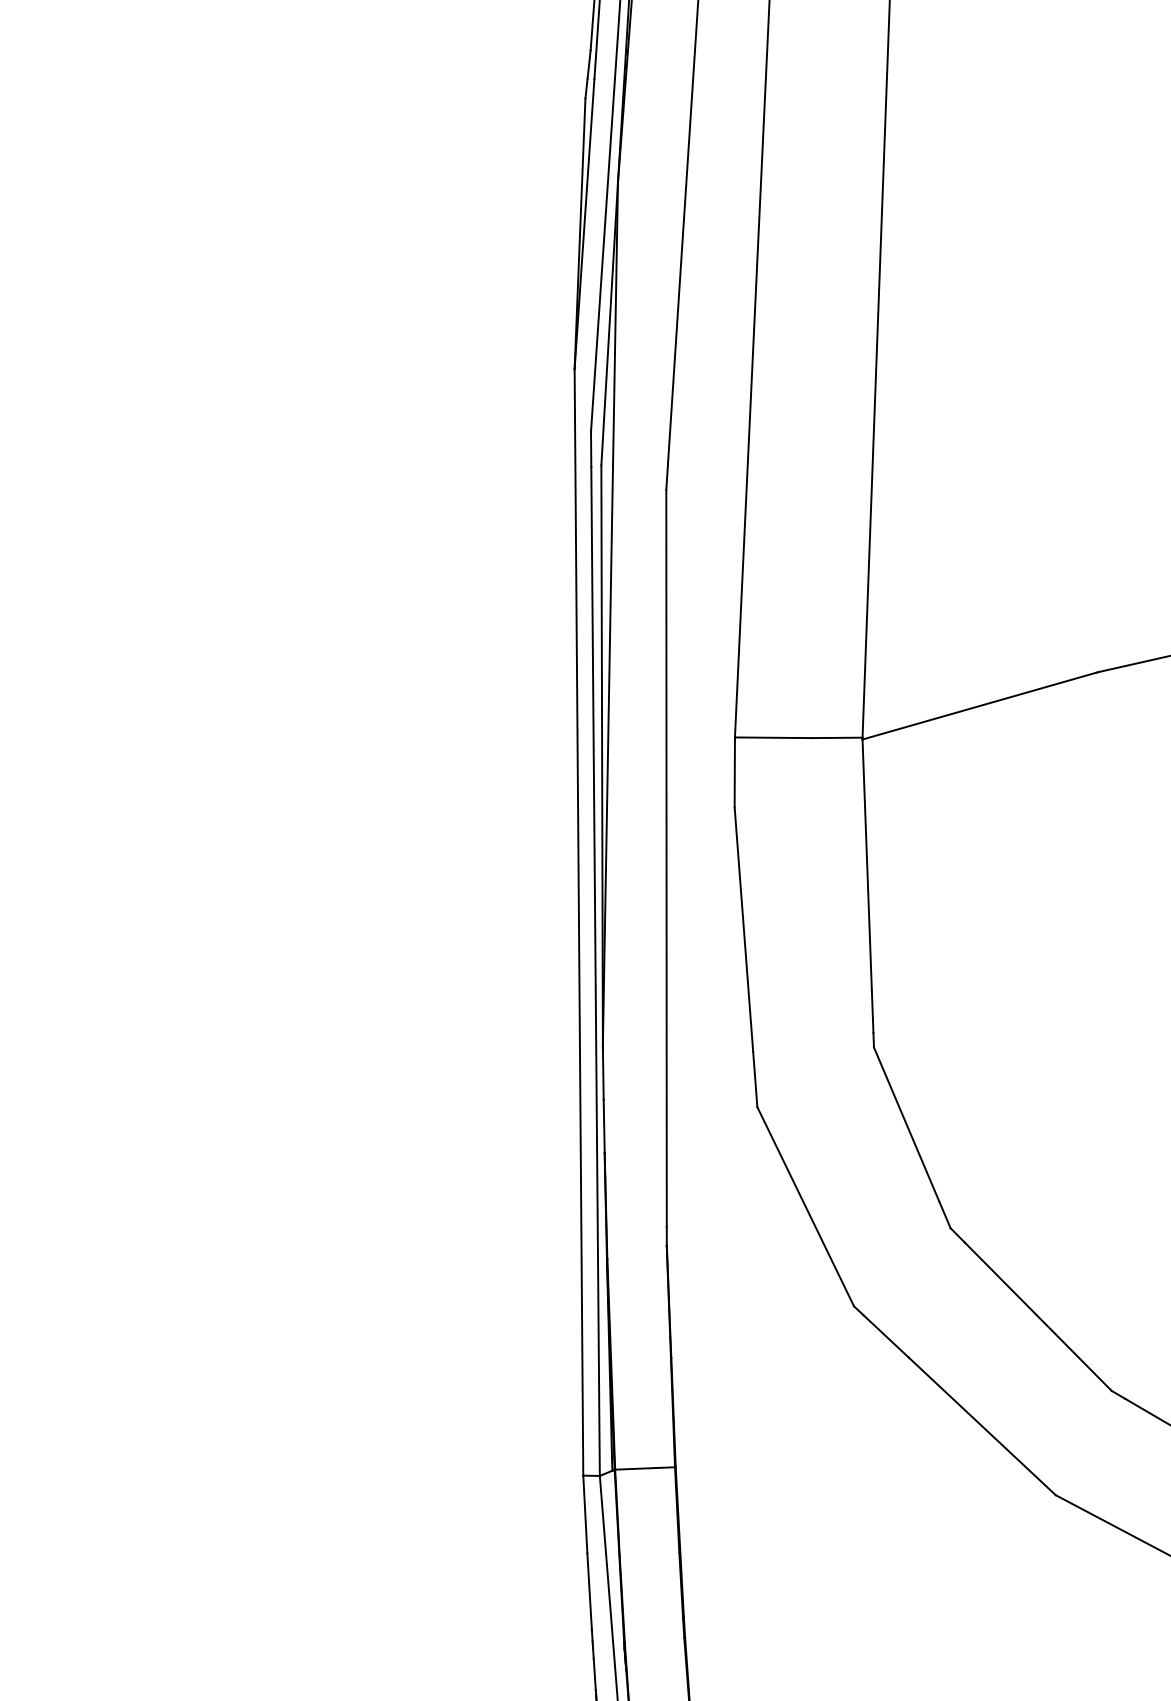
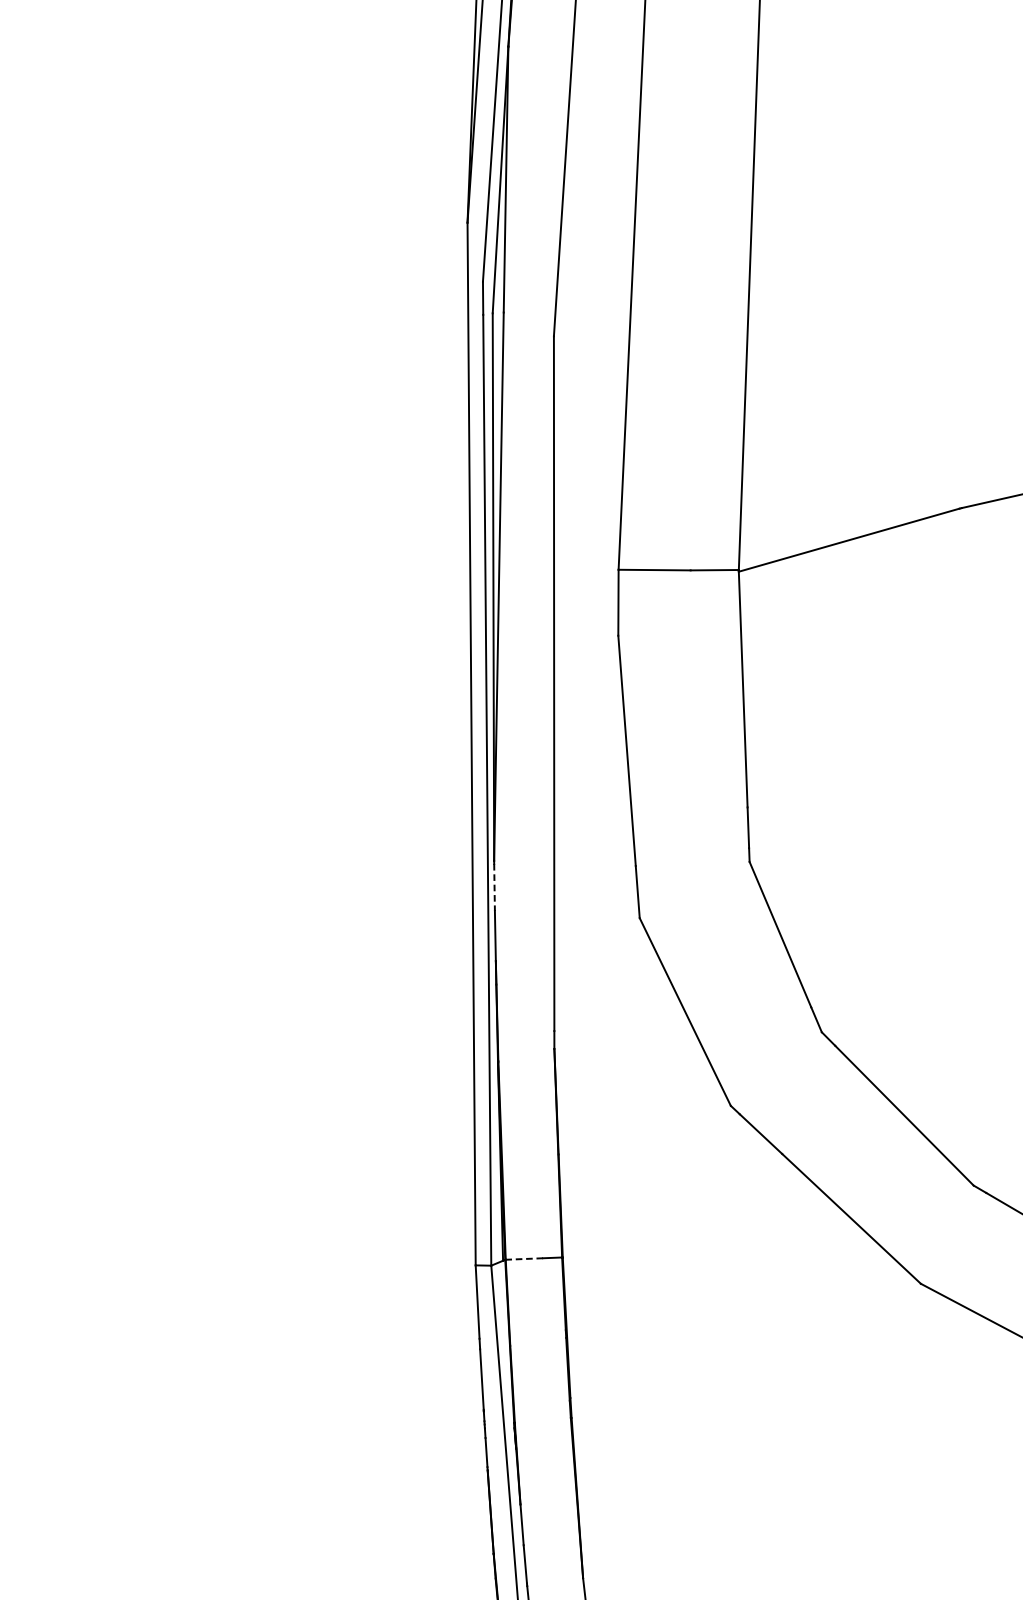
line: (603, 1074) -> (494, 887), solid -> dashed
line: (634, 1468) -> (523, 1258), solid -> dashed

